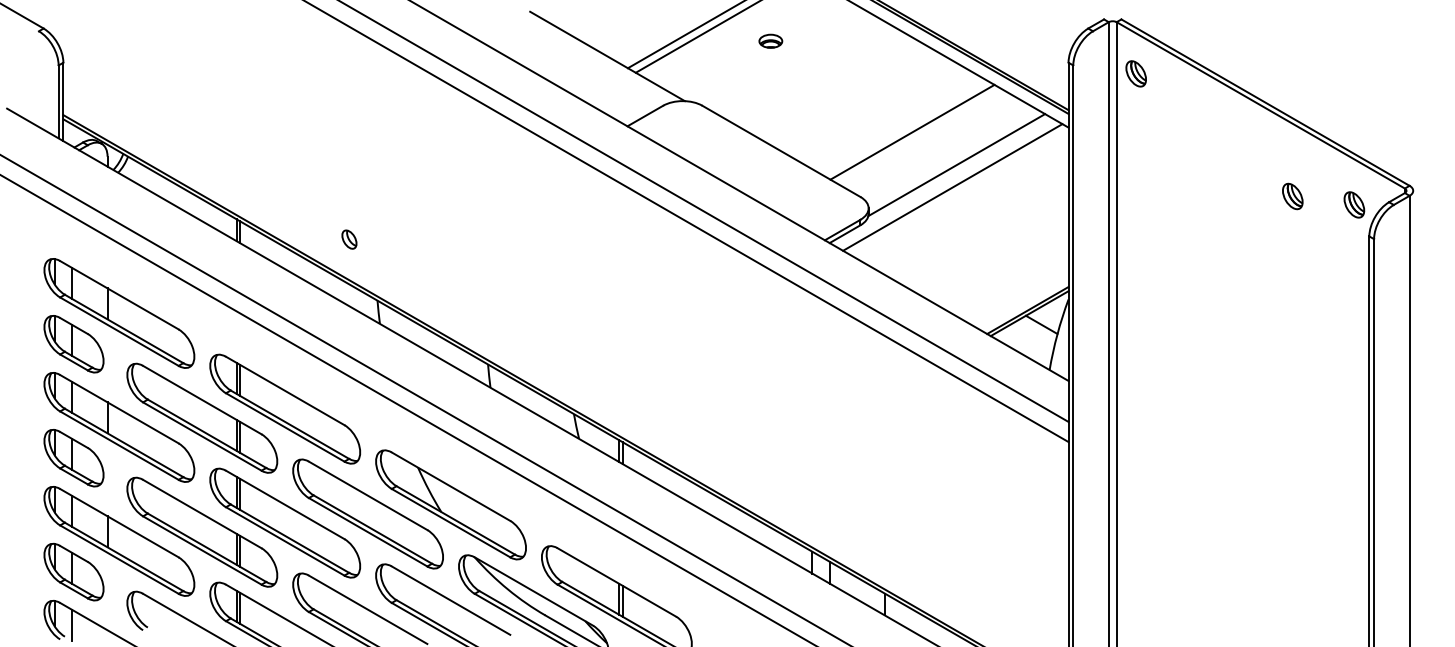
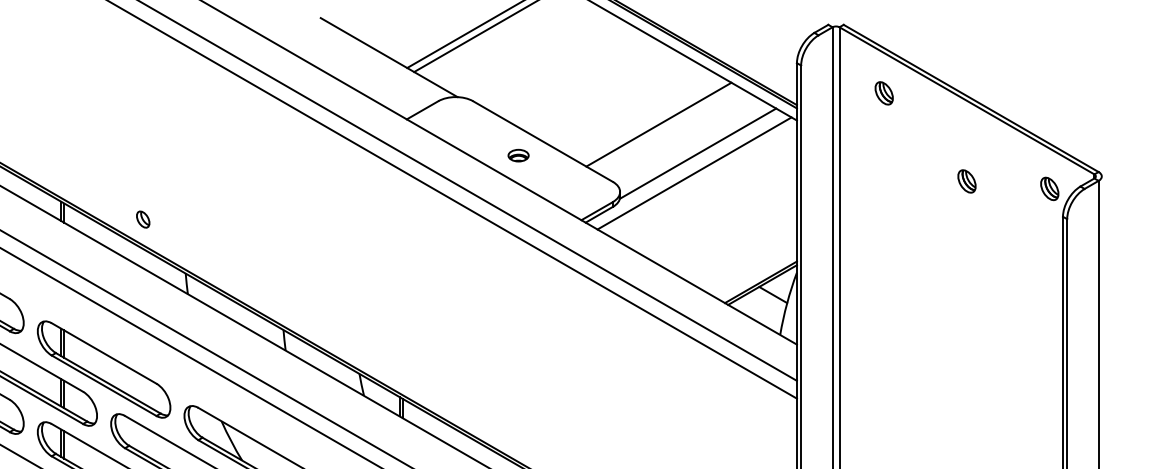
part: (770, 40) -> (518, 154), moved
part: (1135, 73) -> (883, 93), moved
part: (1292, 196) -> (966, 181), moved
part: (349, 239) -> (143, 219), moved

